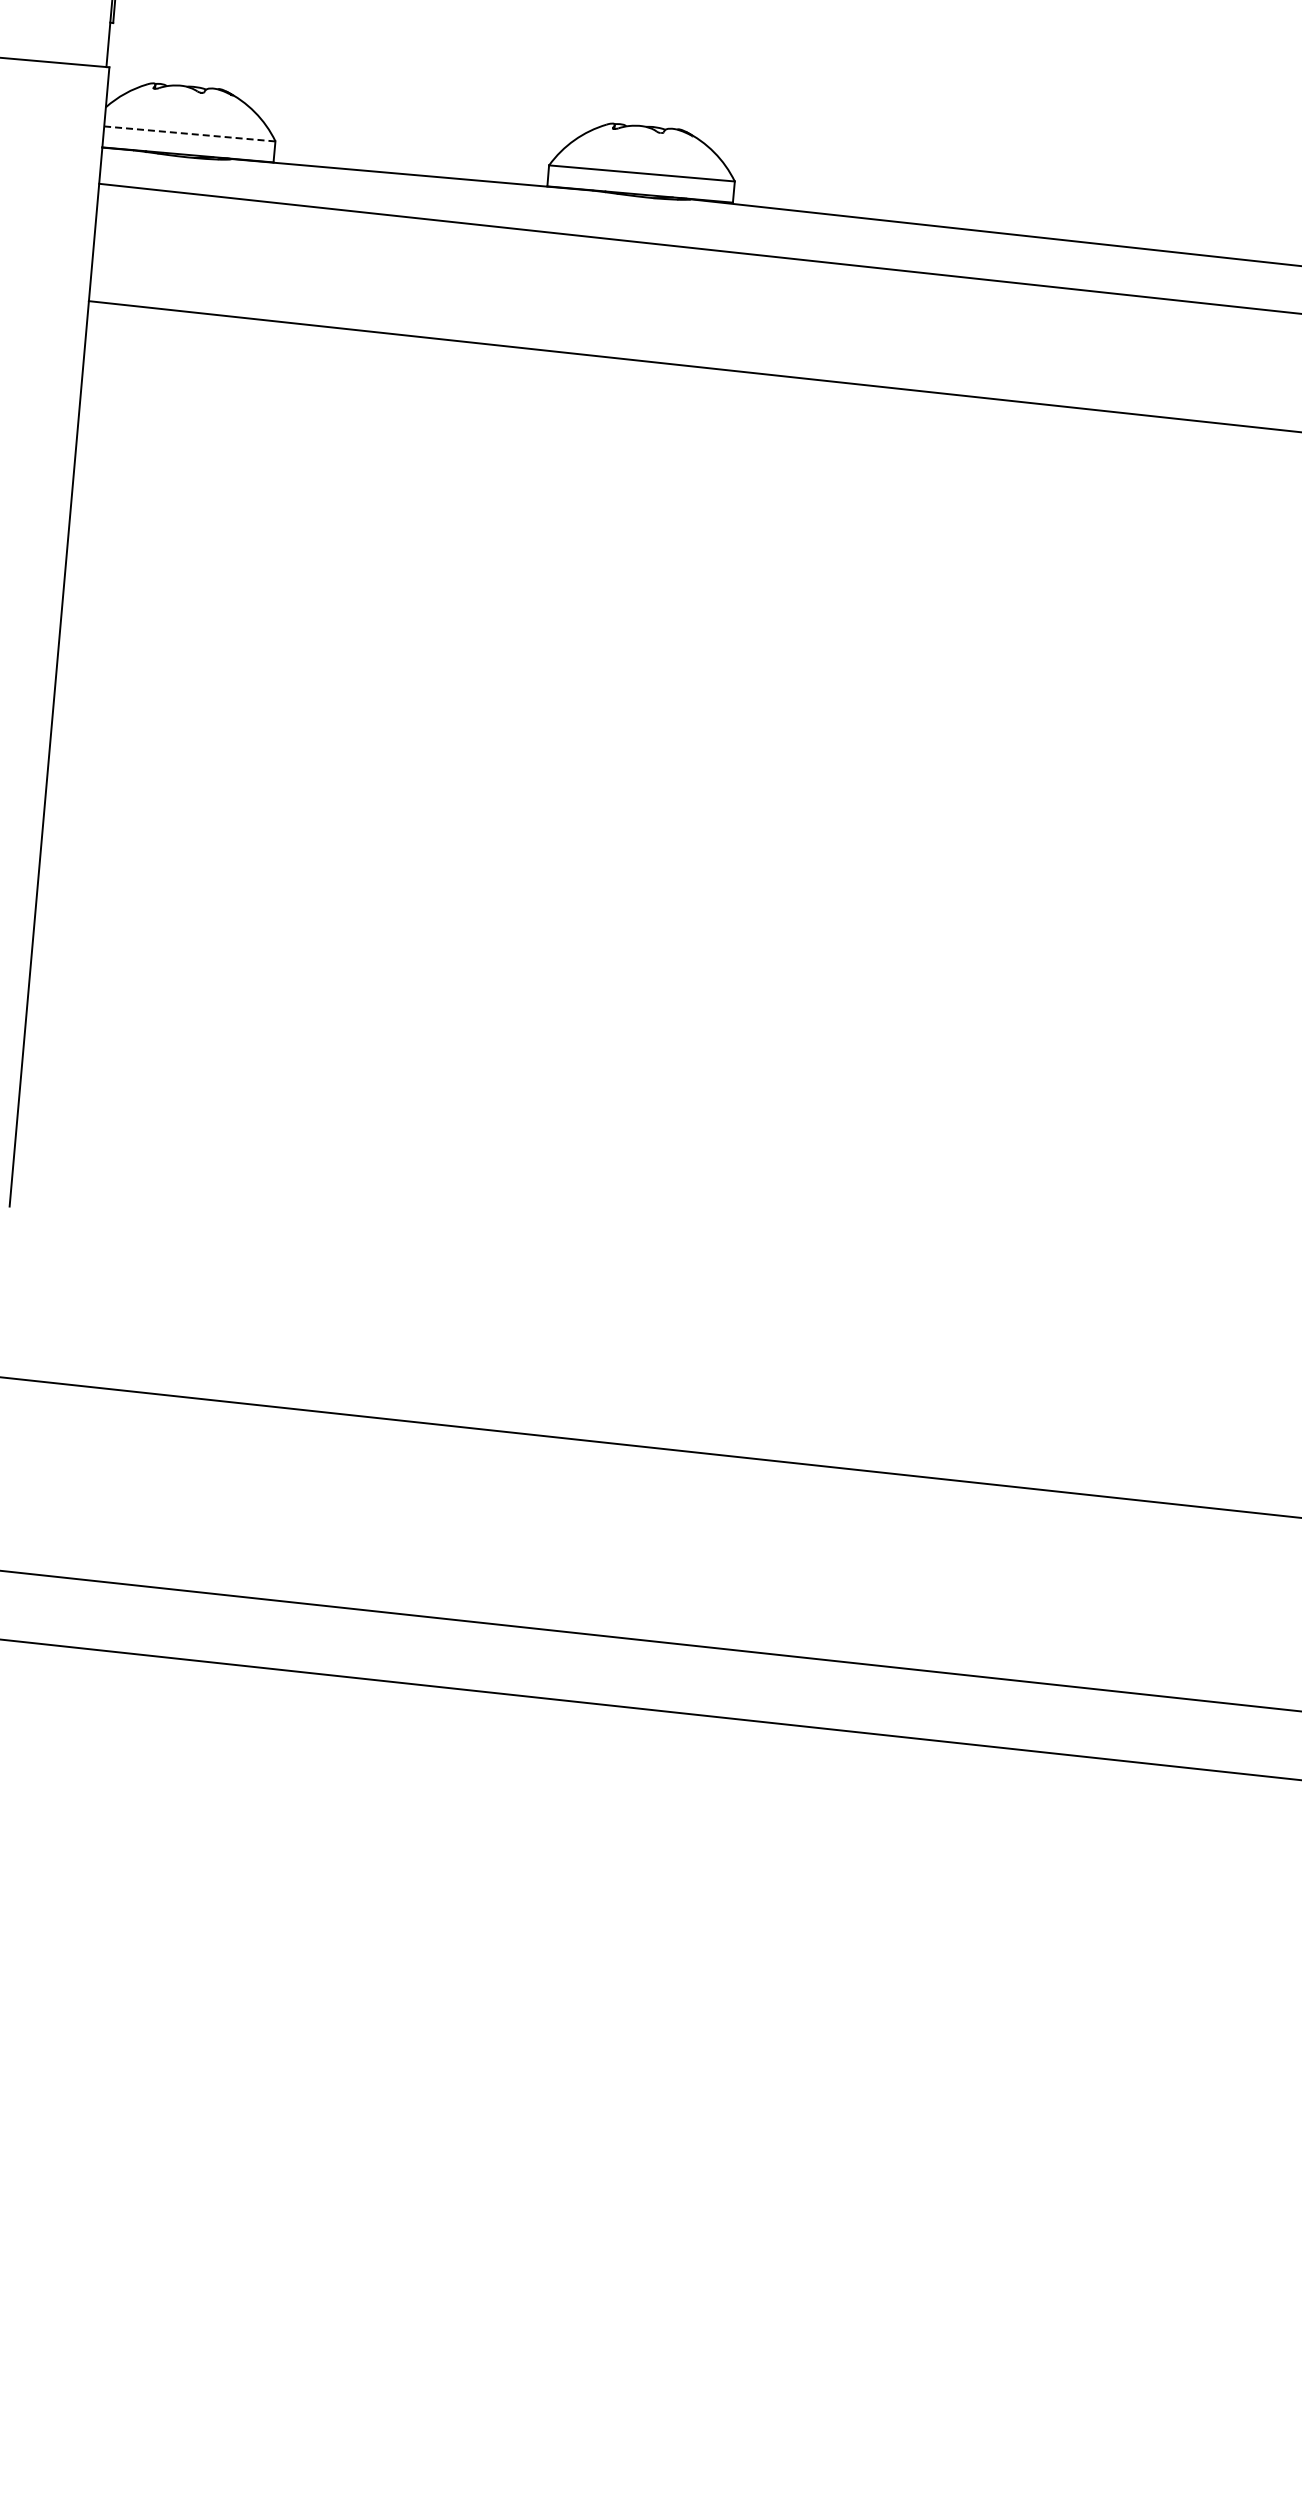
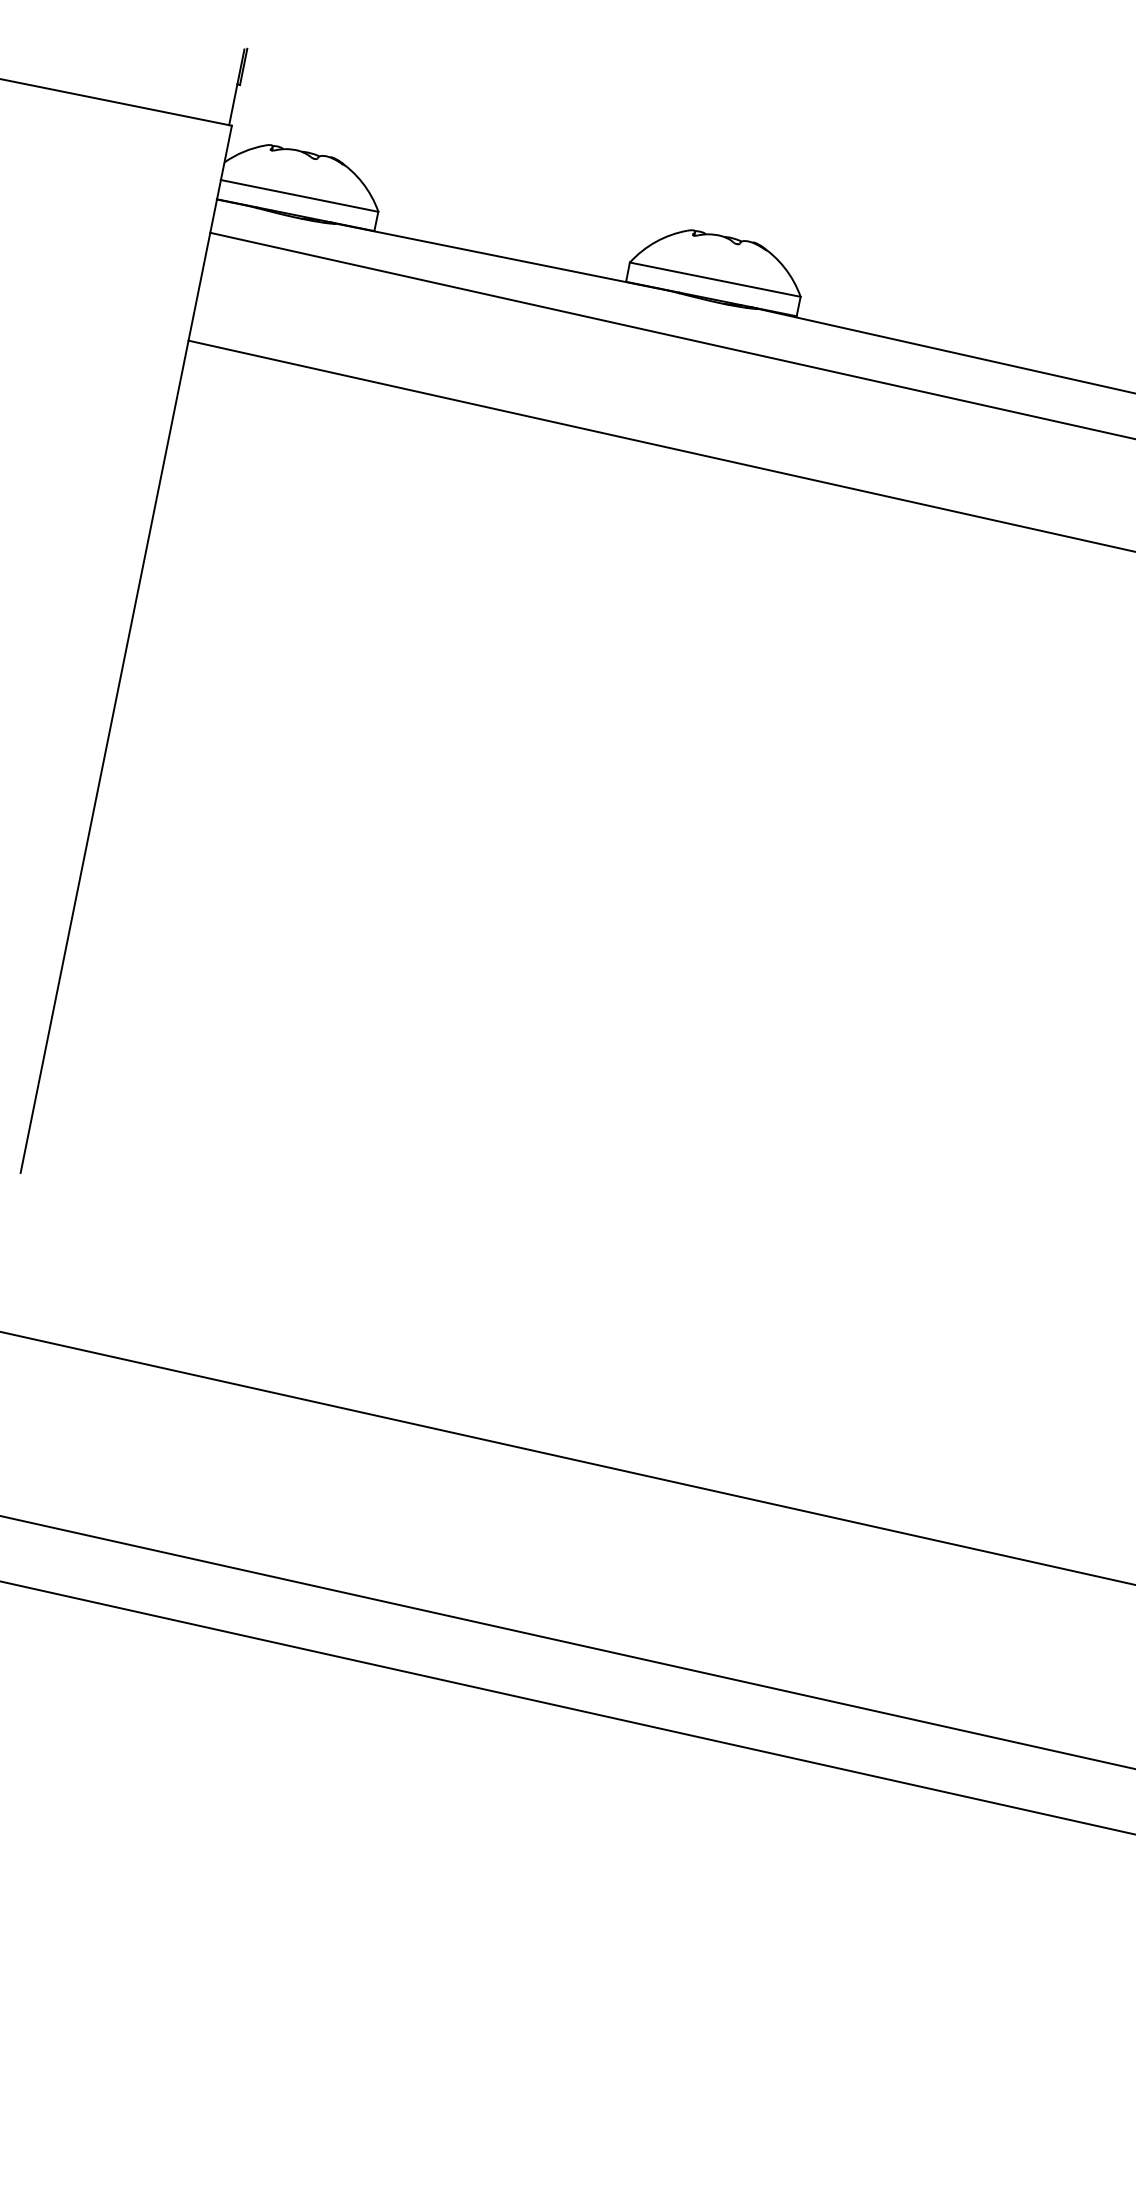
line: (189, 133) -> (299, 195), dashed -> solid

